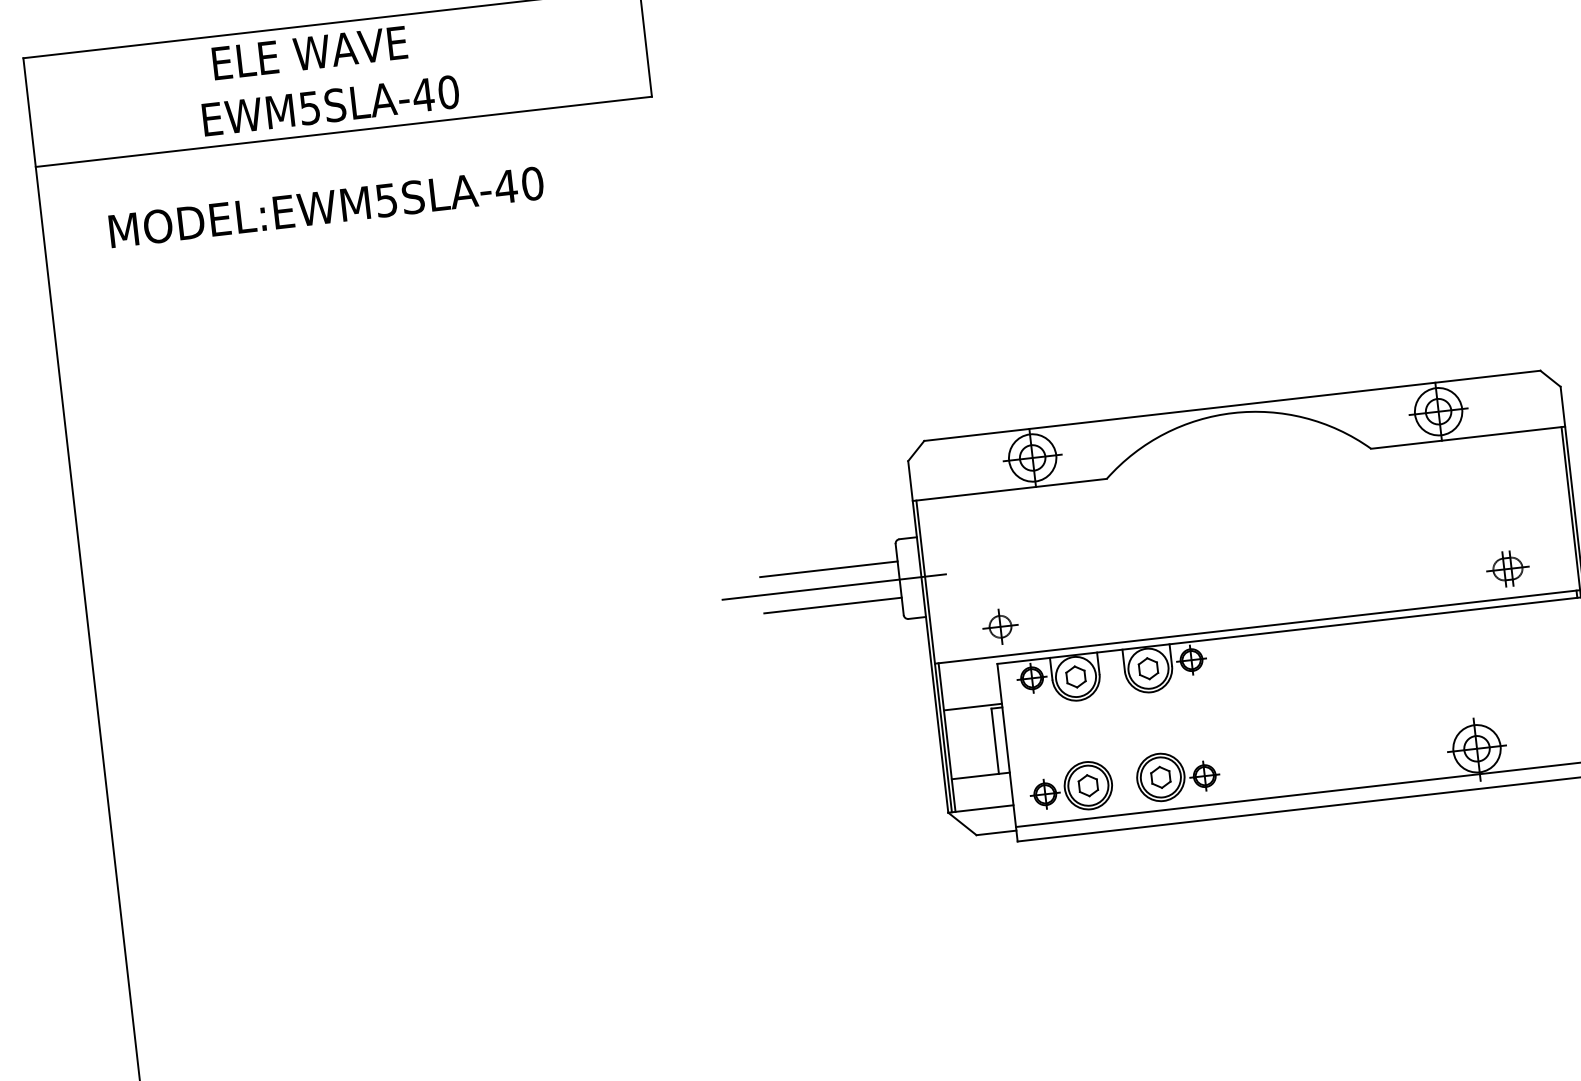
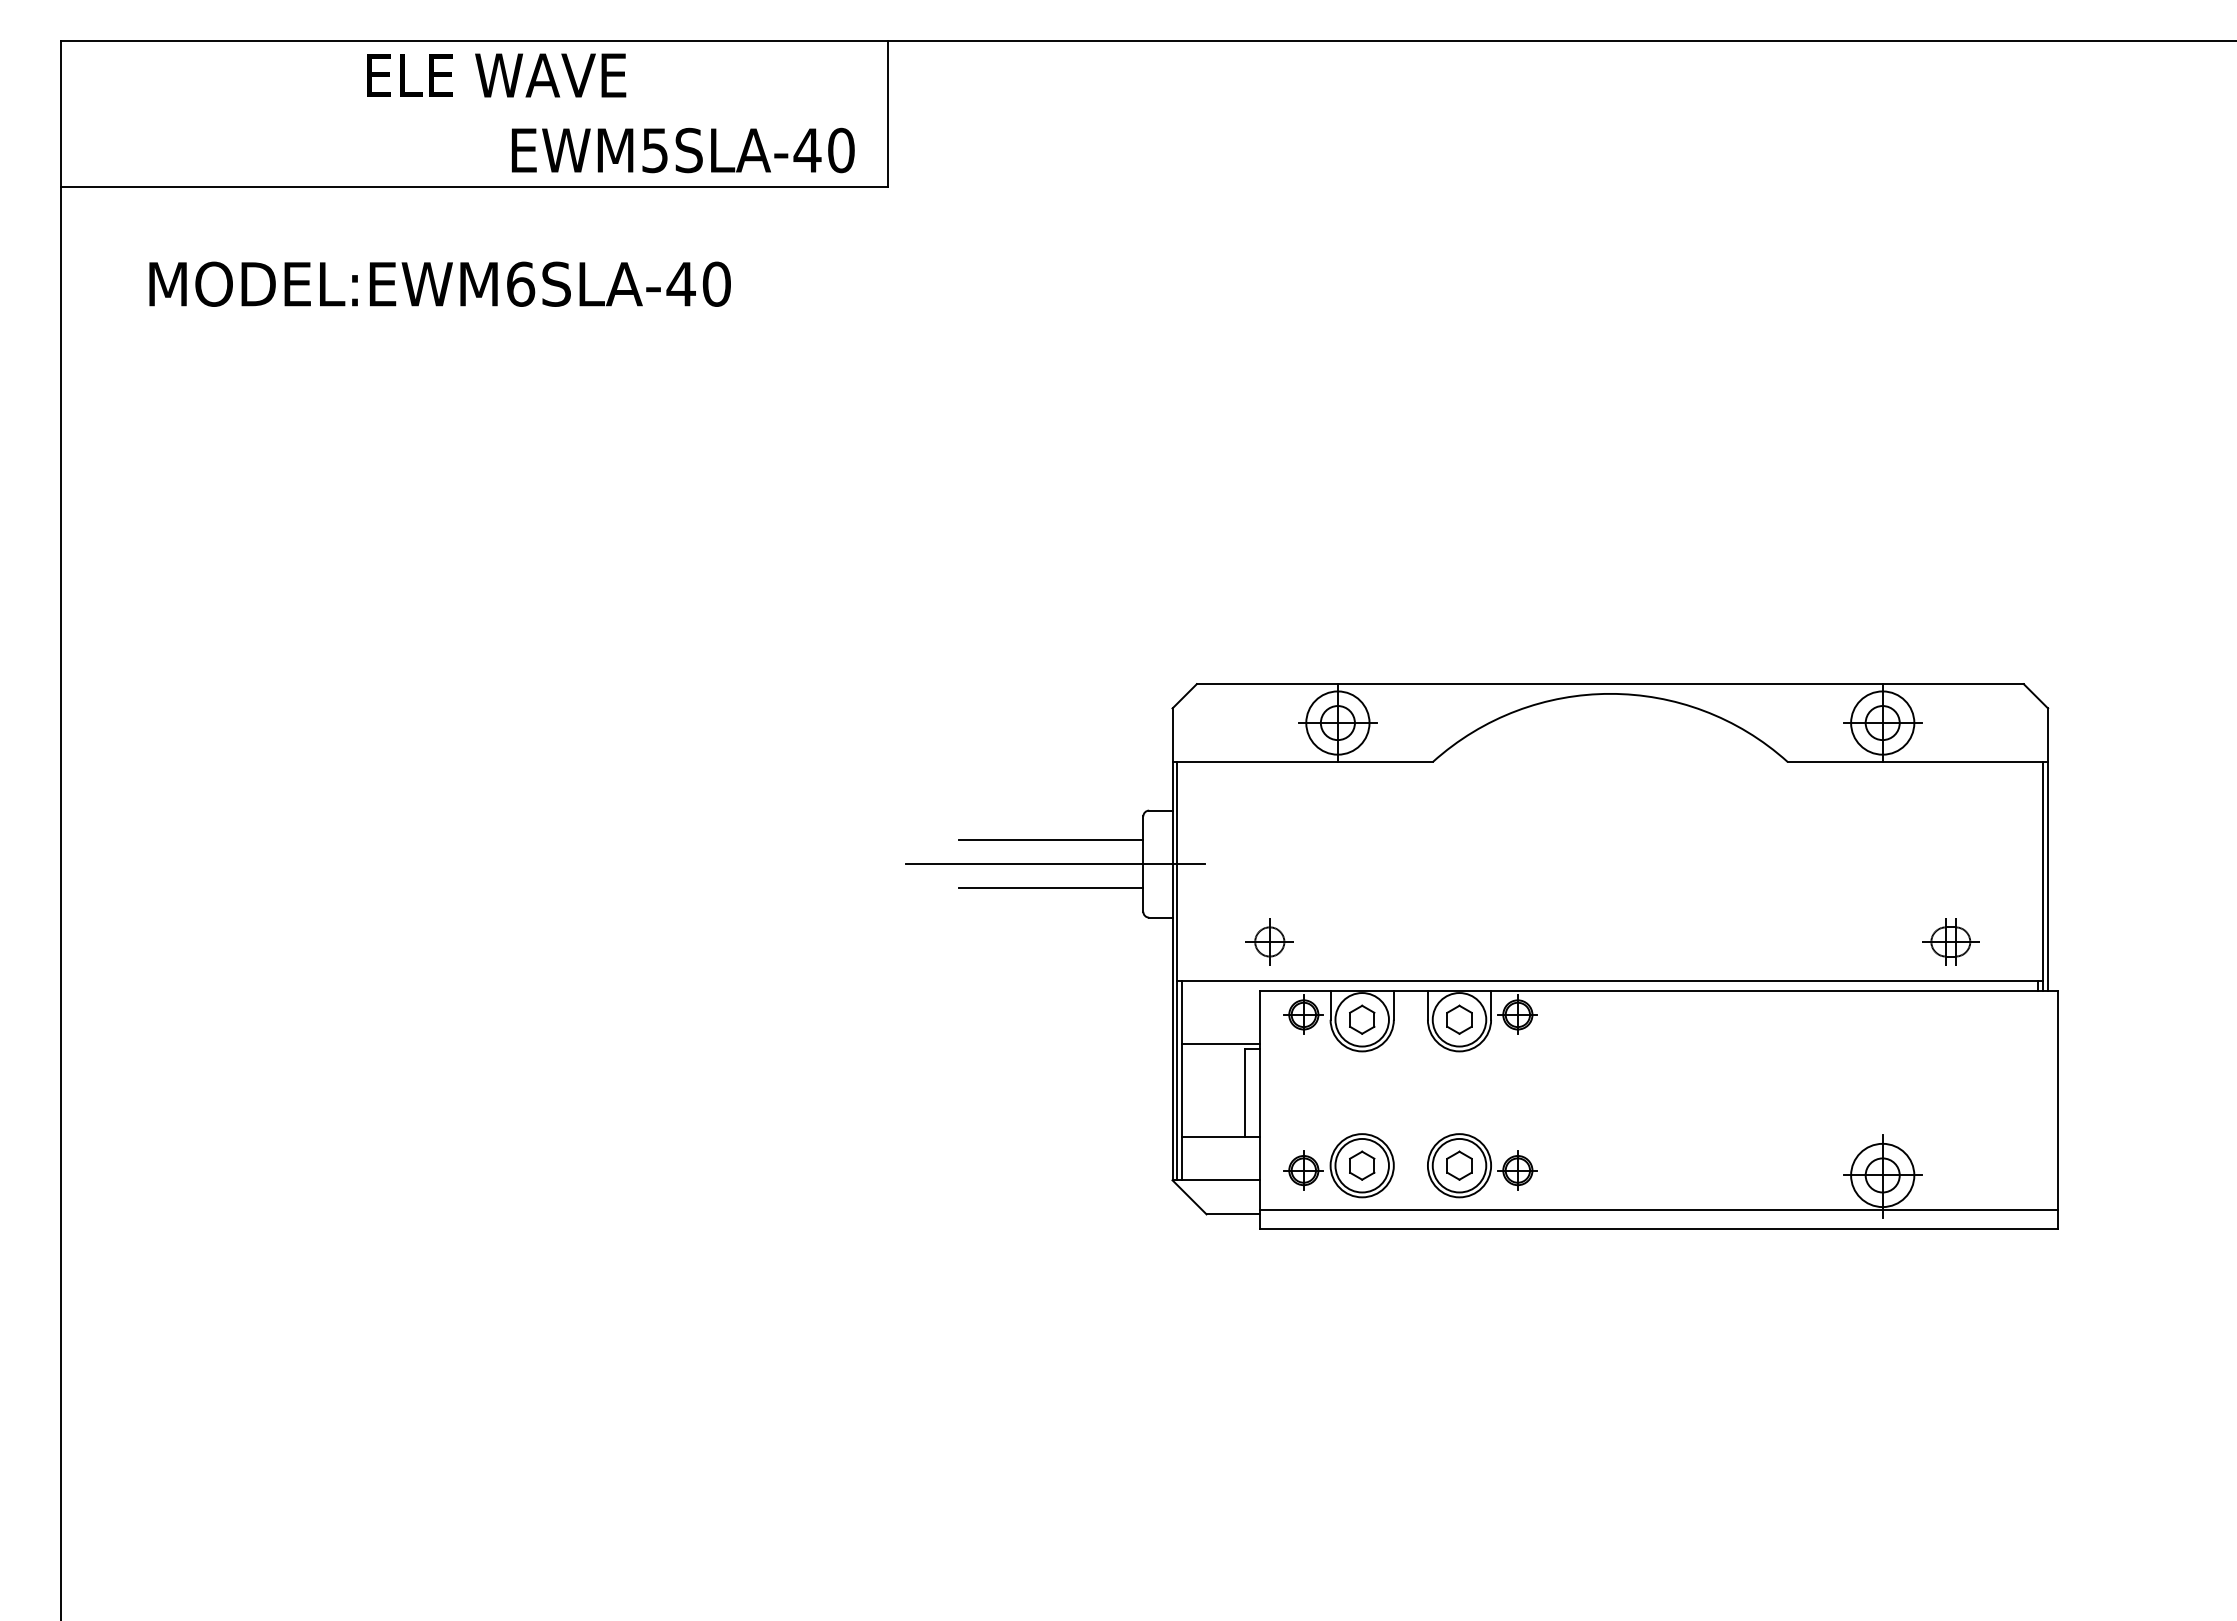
text: (310, 53) -> (496, 75), moved
text: (330, 105) -> (682, 150), moved
text: (387, 199) -> (521, 283), MODEL:EWM5SLA-40 -> MODEL:EWM6SLA-40

